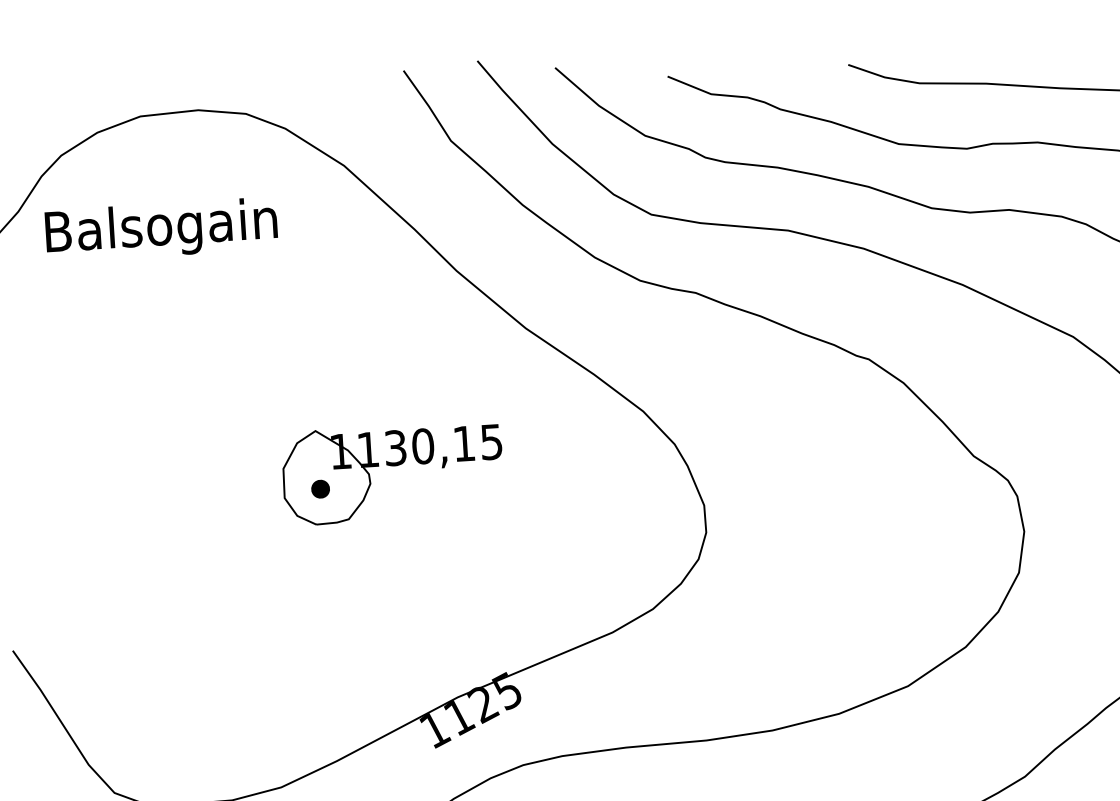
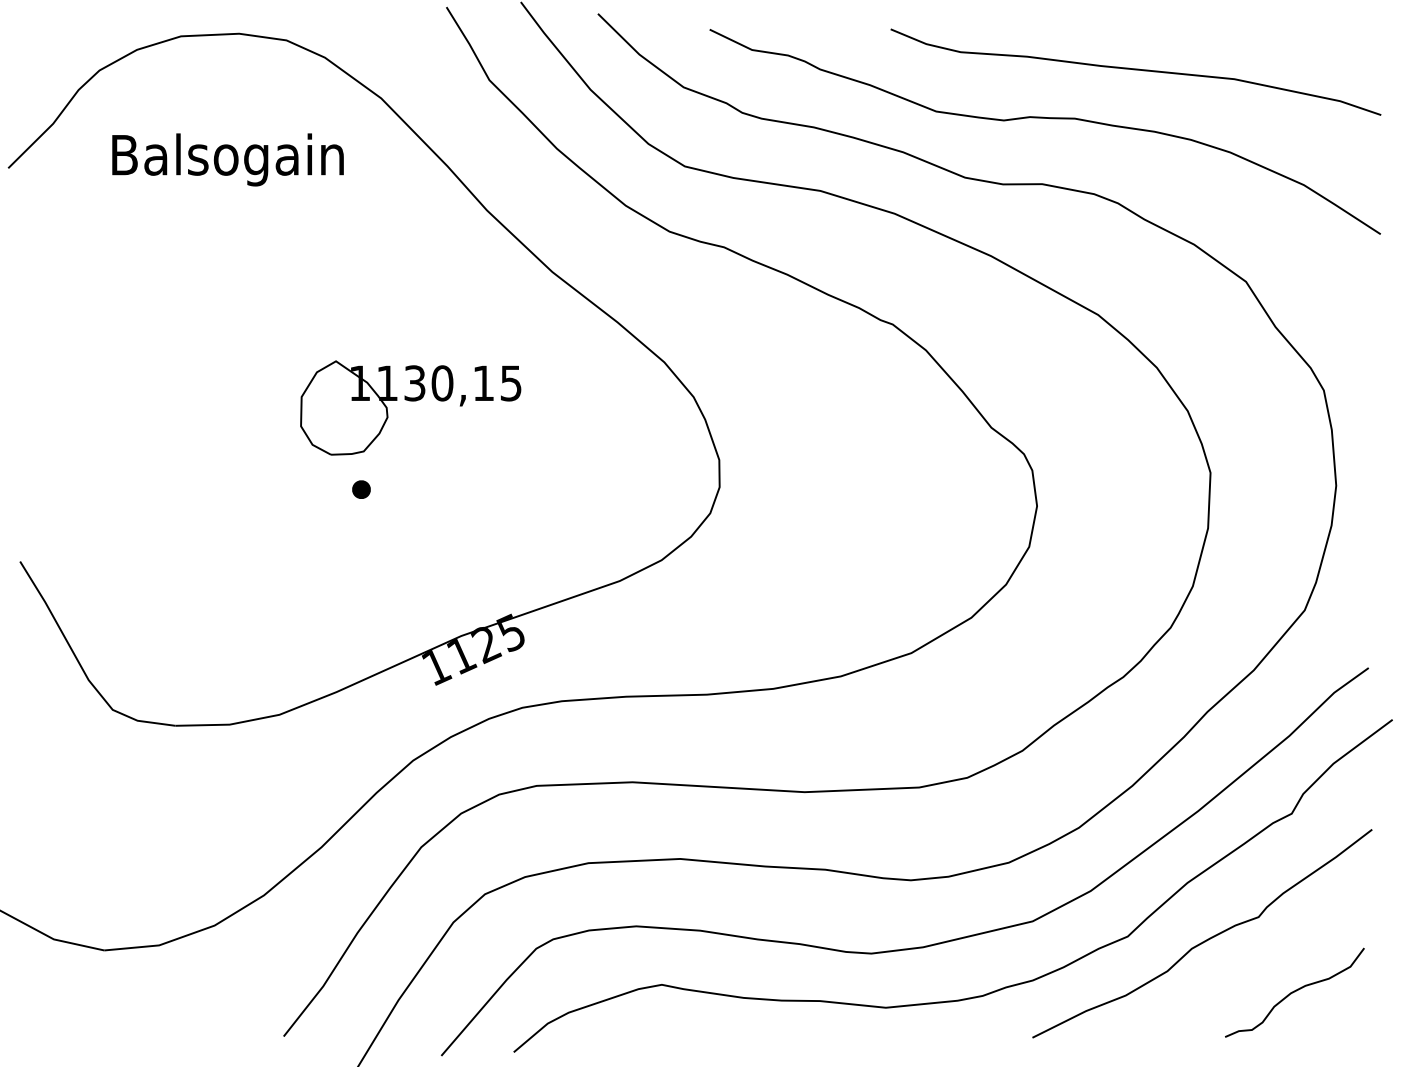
text: (161, 229) -> (227, 159), moved
part: (320, 489) -> (361, 489), moved

